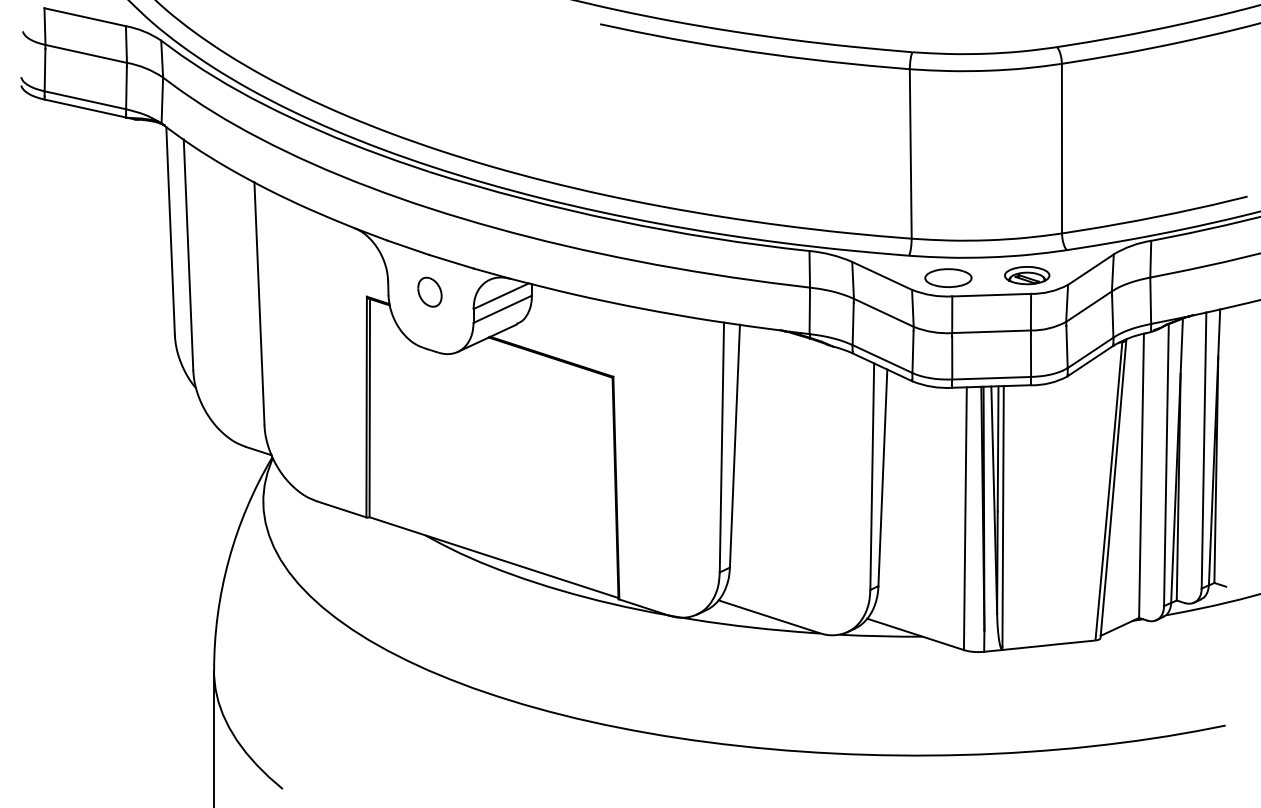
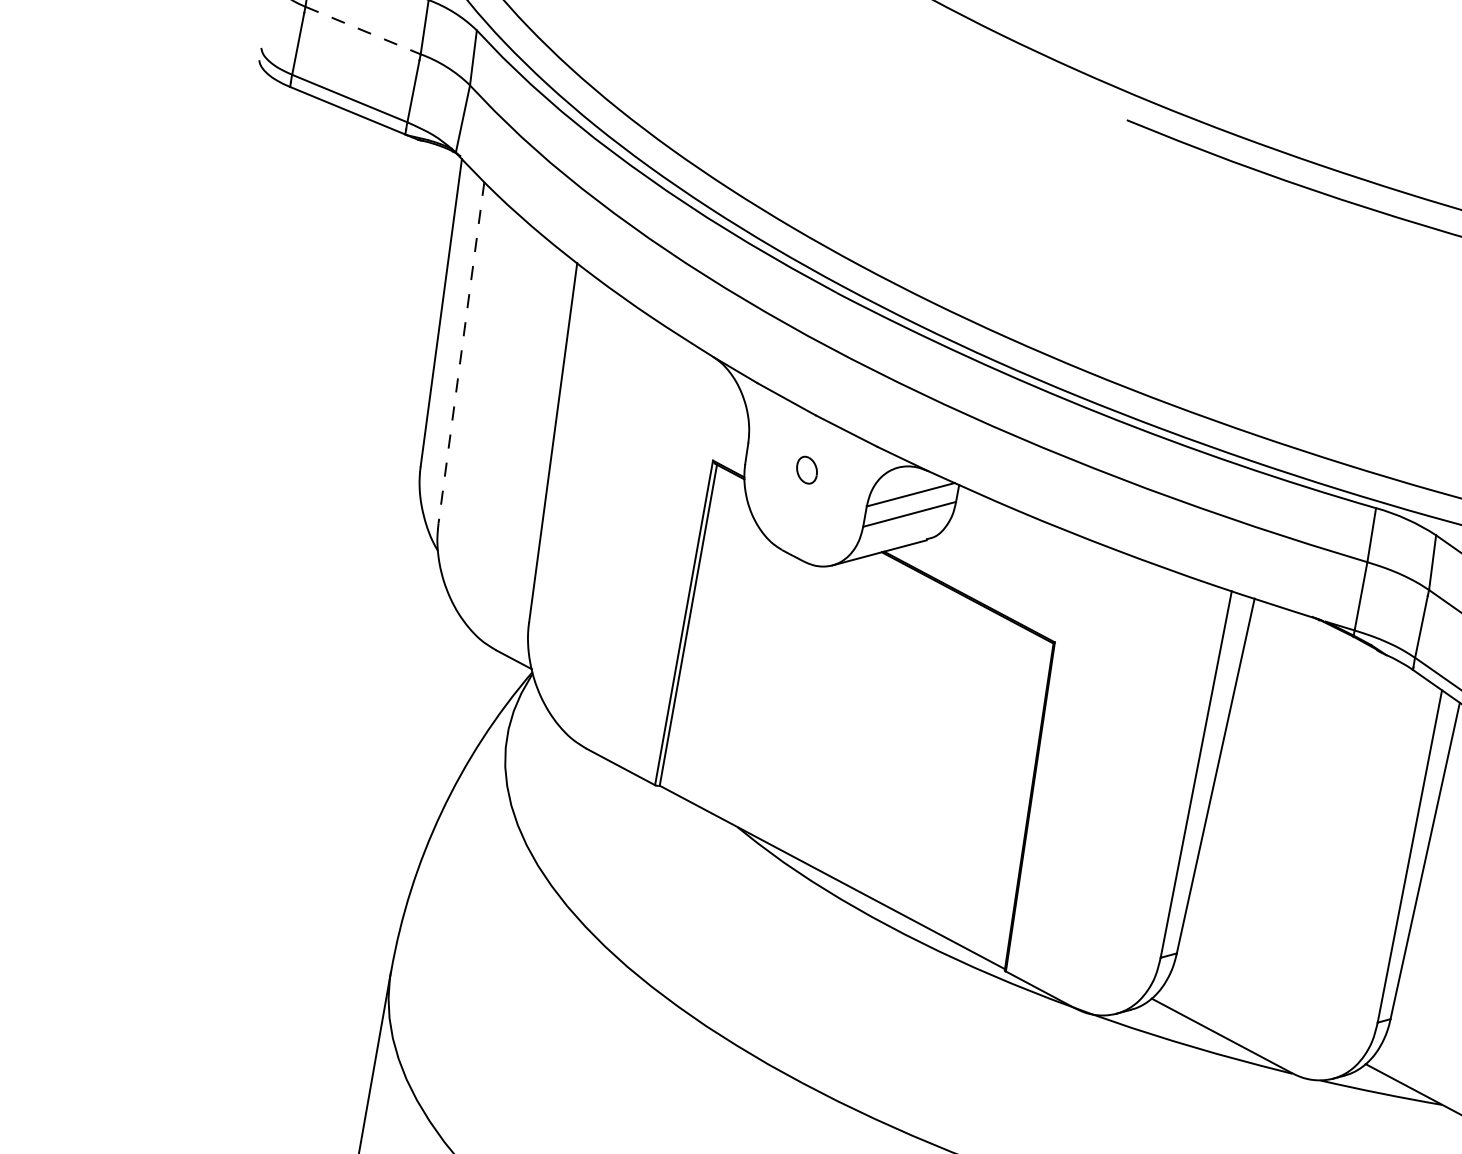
line: (86, 53) -> (363, 30), solid -> dashed
line: (188, 255) -> (461, 353), solid -> dashed
part: (429, 291) -> (806, 469), size x0.6

